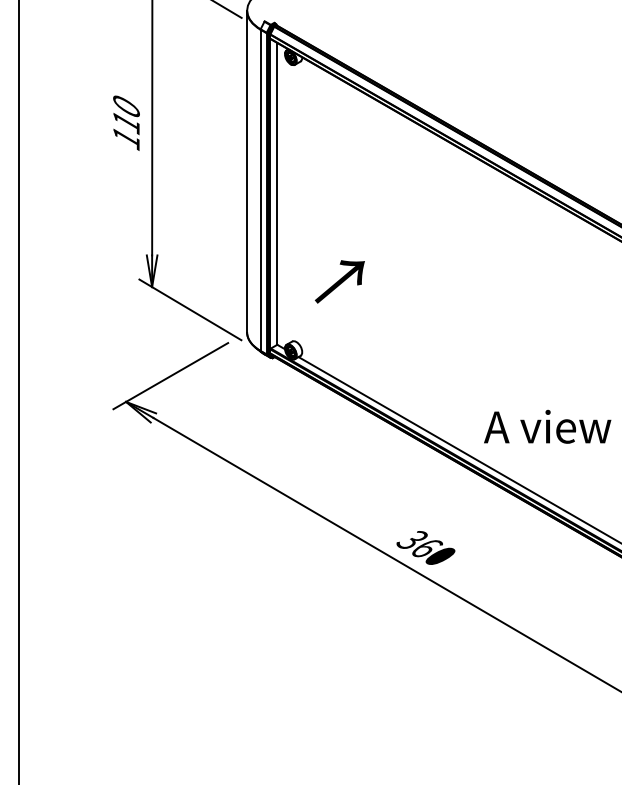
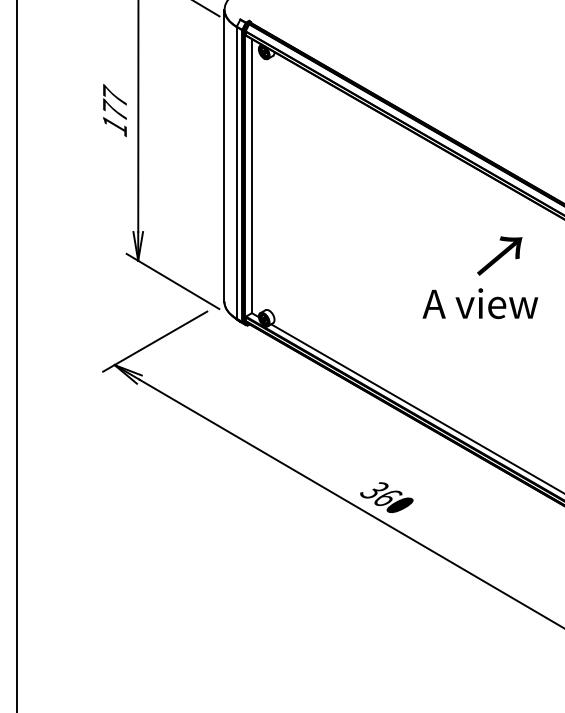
text: (125, 113) -> (114, 103), 110 -> 177
text: (339, 281) -> (499, 255), moved
text: (547, 426) -> (480, 303), moved

